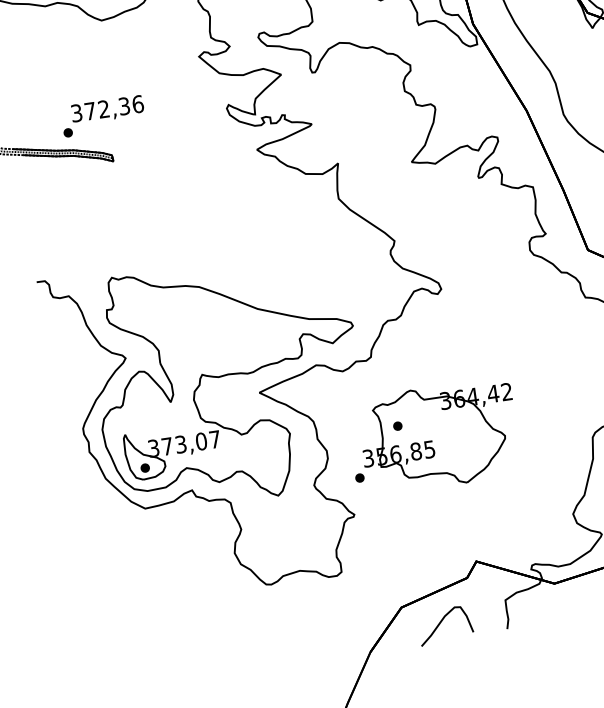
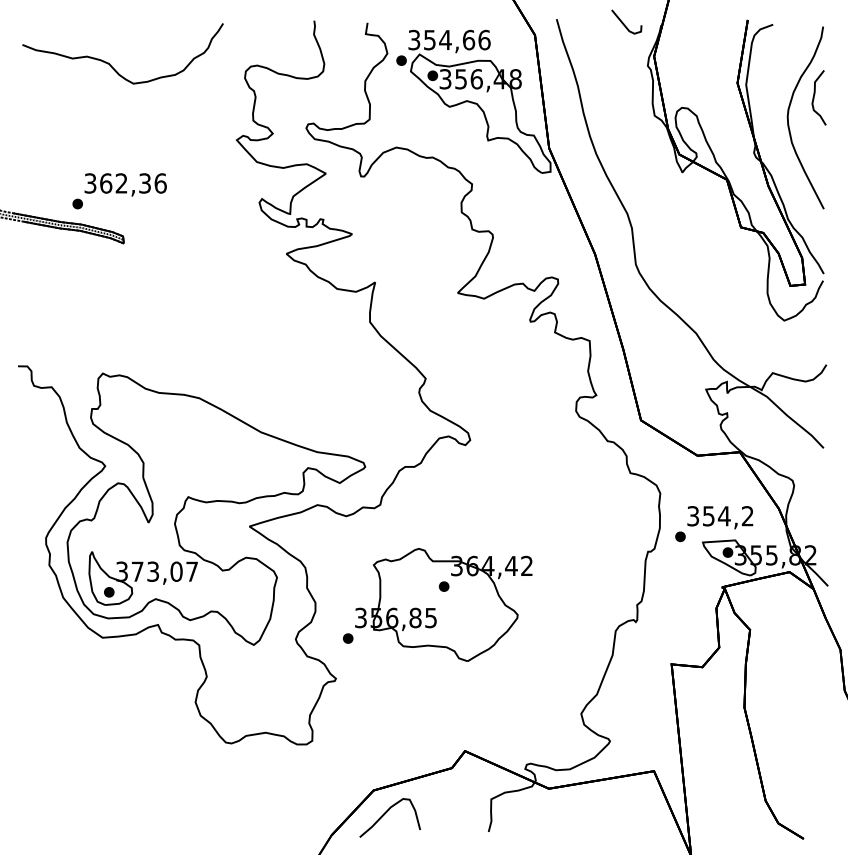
text: (90, 111) -> (106, 183), 372,36 -> 362,36
part: (398, 426) -> (444, 586), moved
curve: (441, 622) -> (386, 813), moved

